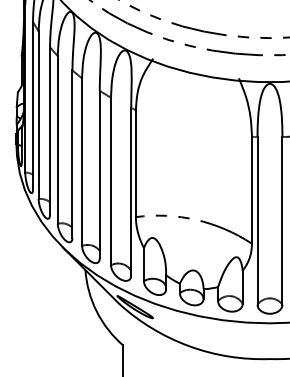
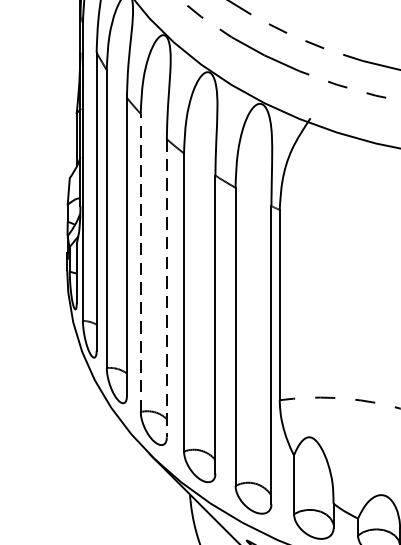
line: (57, 139) -> (140, 262), solid -> dashed
line: (72, 154) -> (166, 288), solid -> dashed

